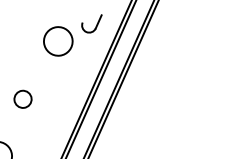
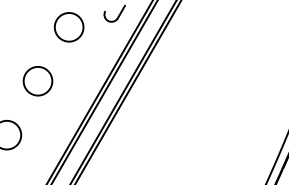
circle: (57, 41) -> (68, 27), moved
circle: (22, 98) -> (37, 80), size x1.67

